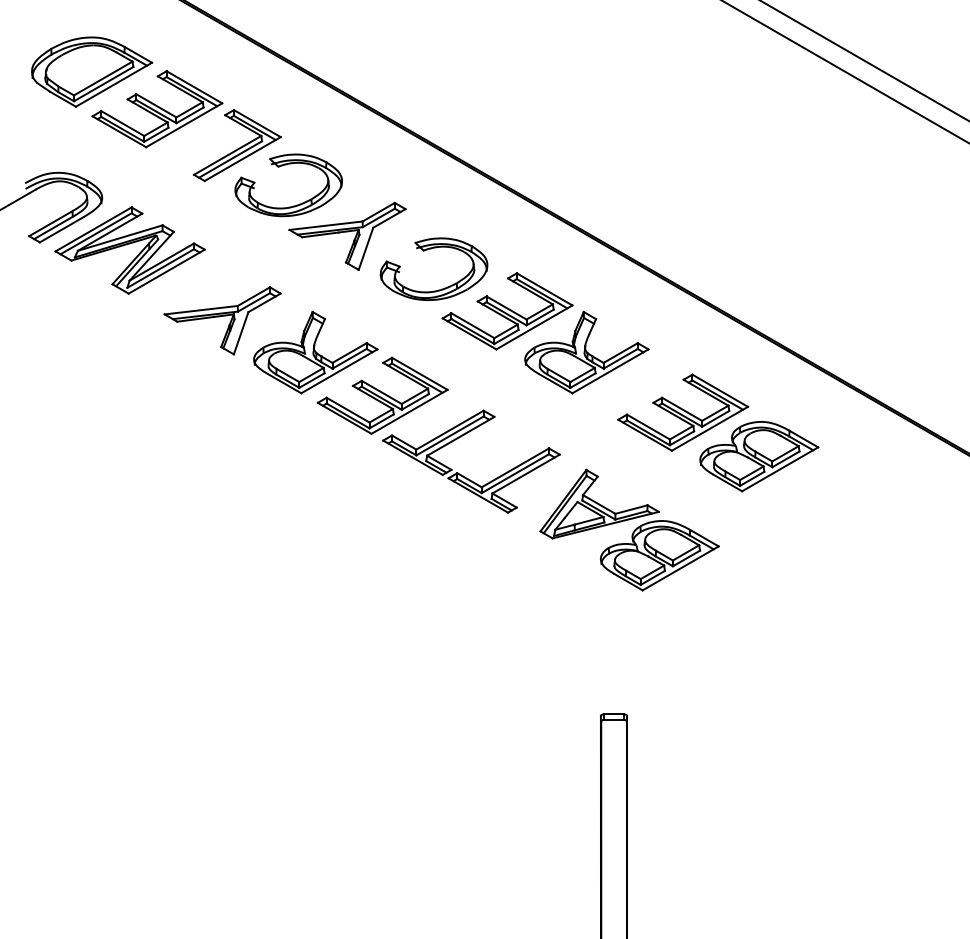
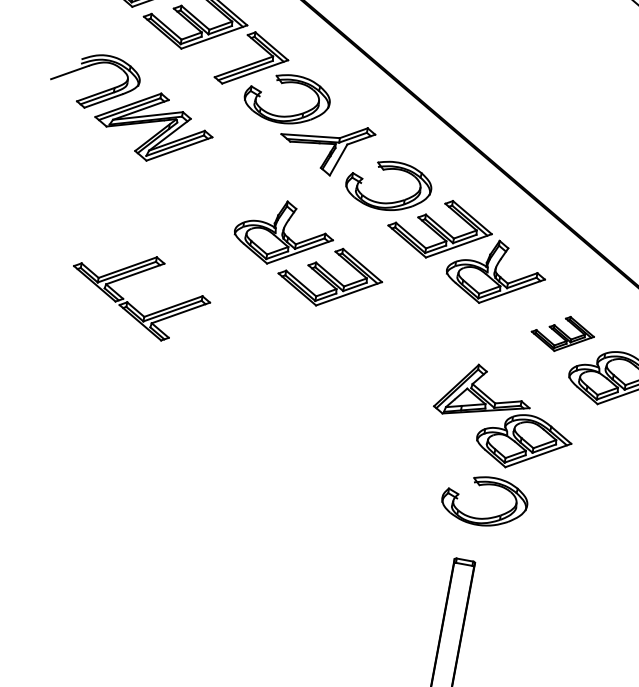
part: (222, 320) -> (215, 195), removed
part: (683, 412) -> (563, 334), size x0.6
part: (463, 475) -> (131, 305), moved
part: (618, 618) -> (482, 485), added

